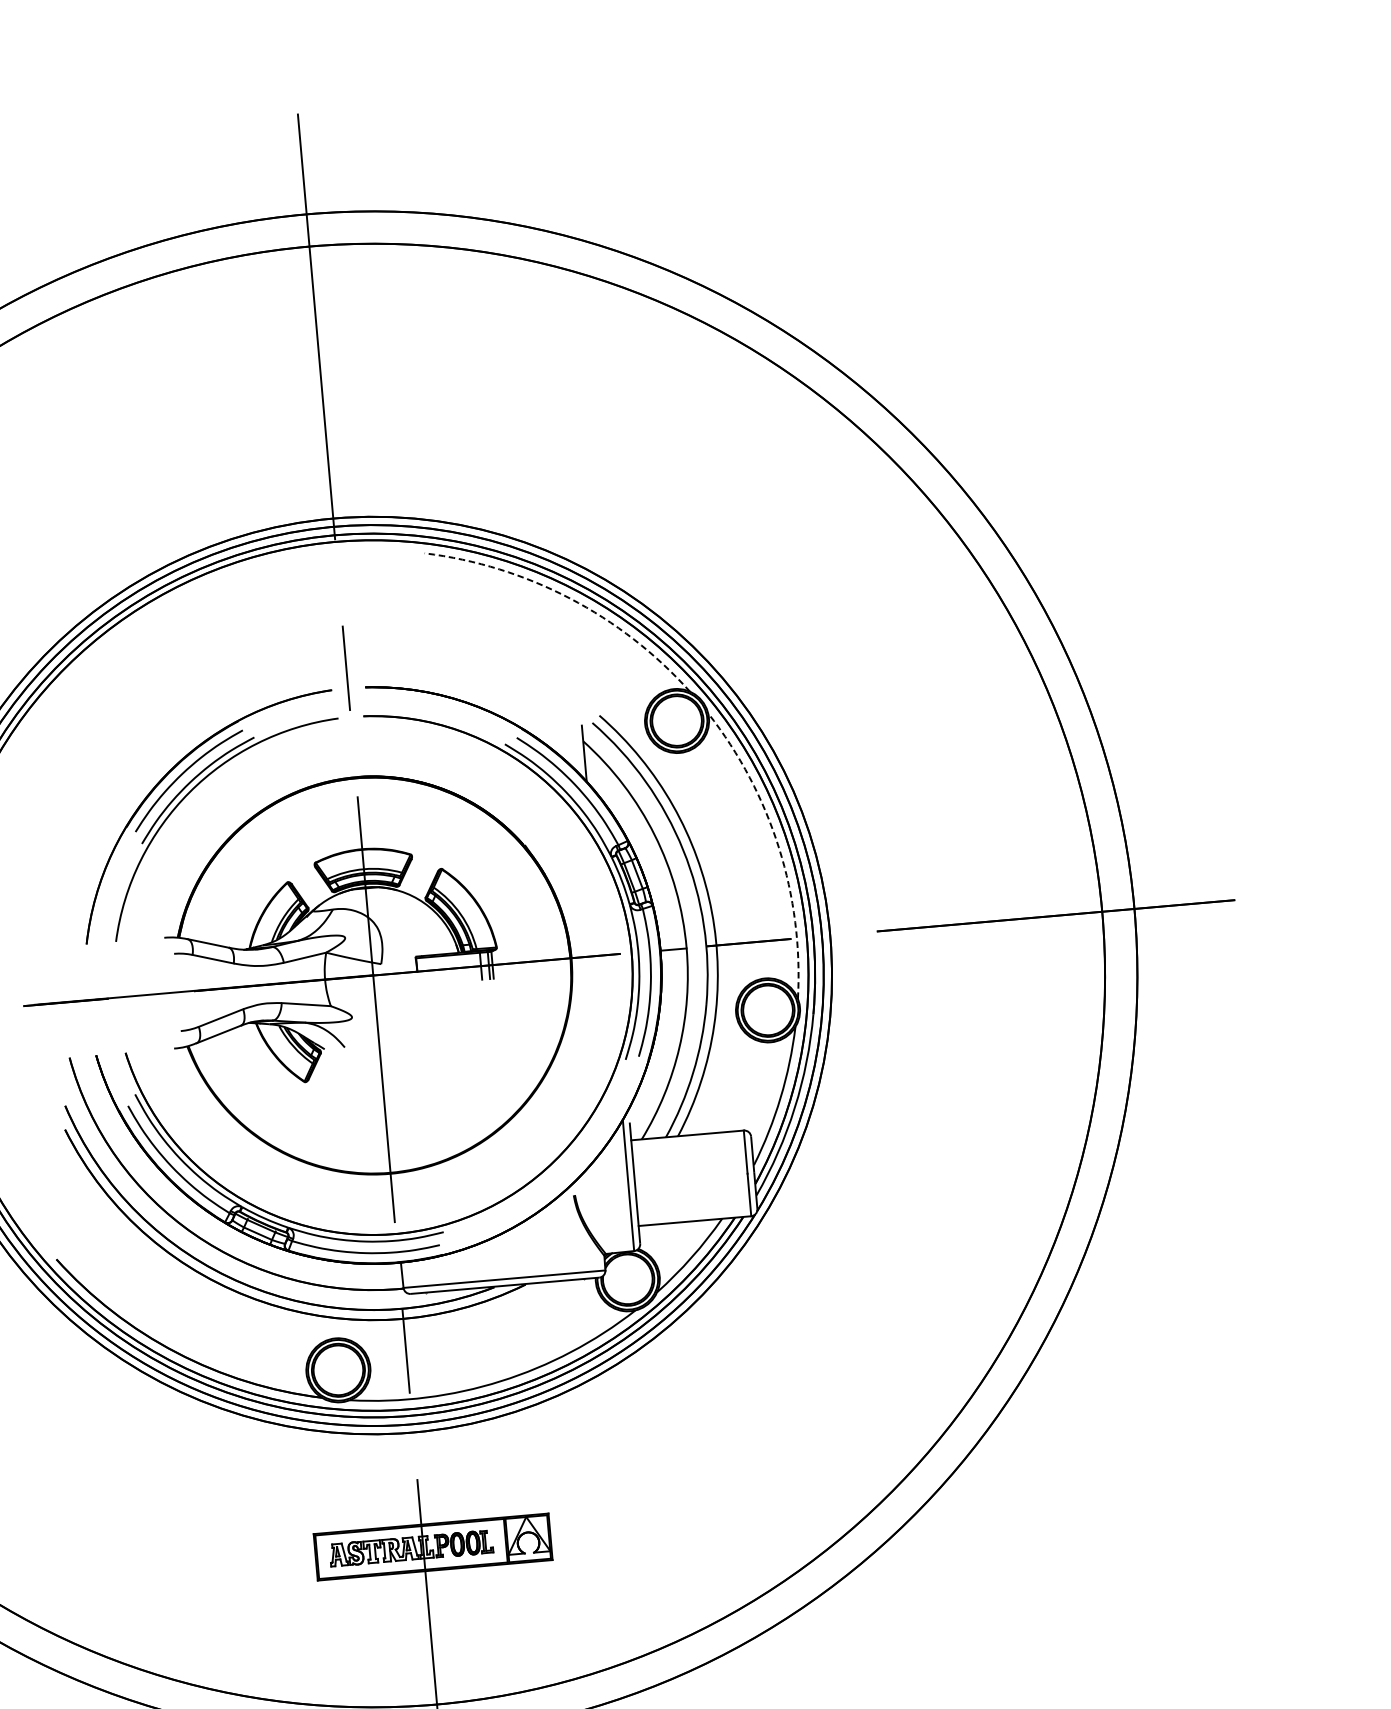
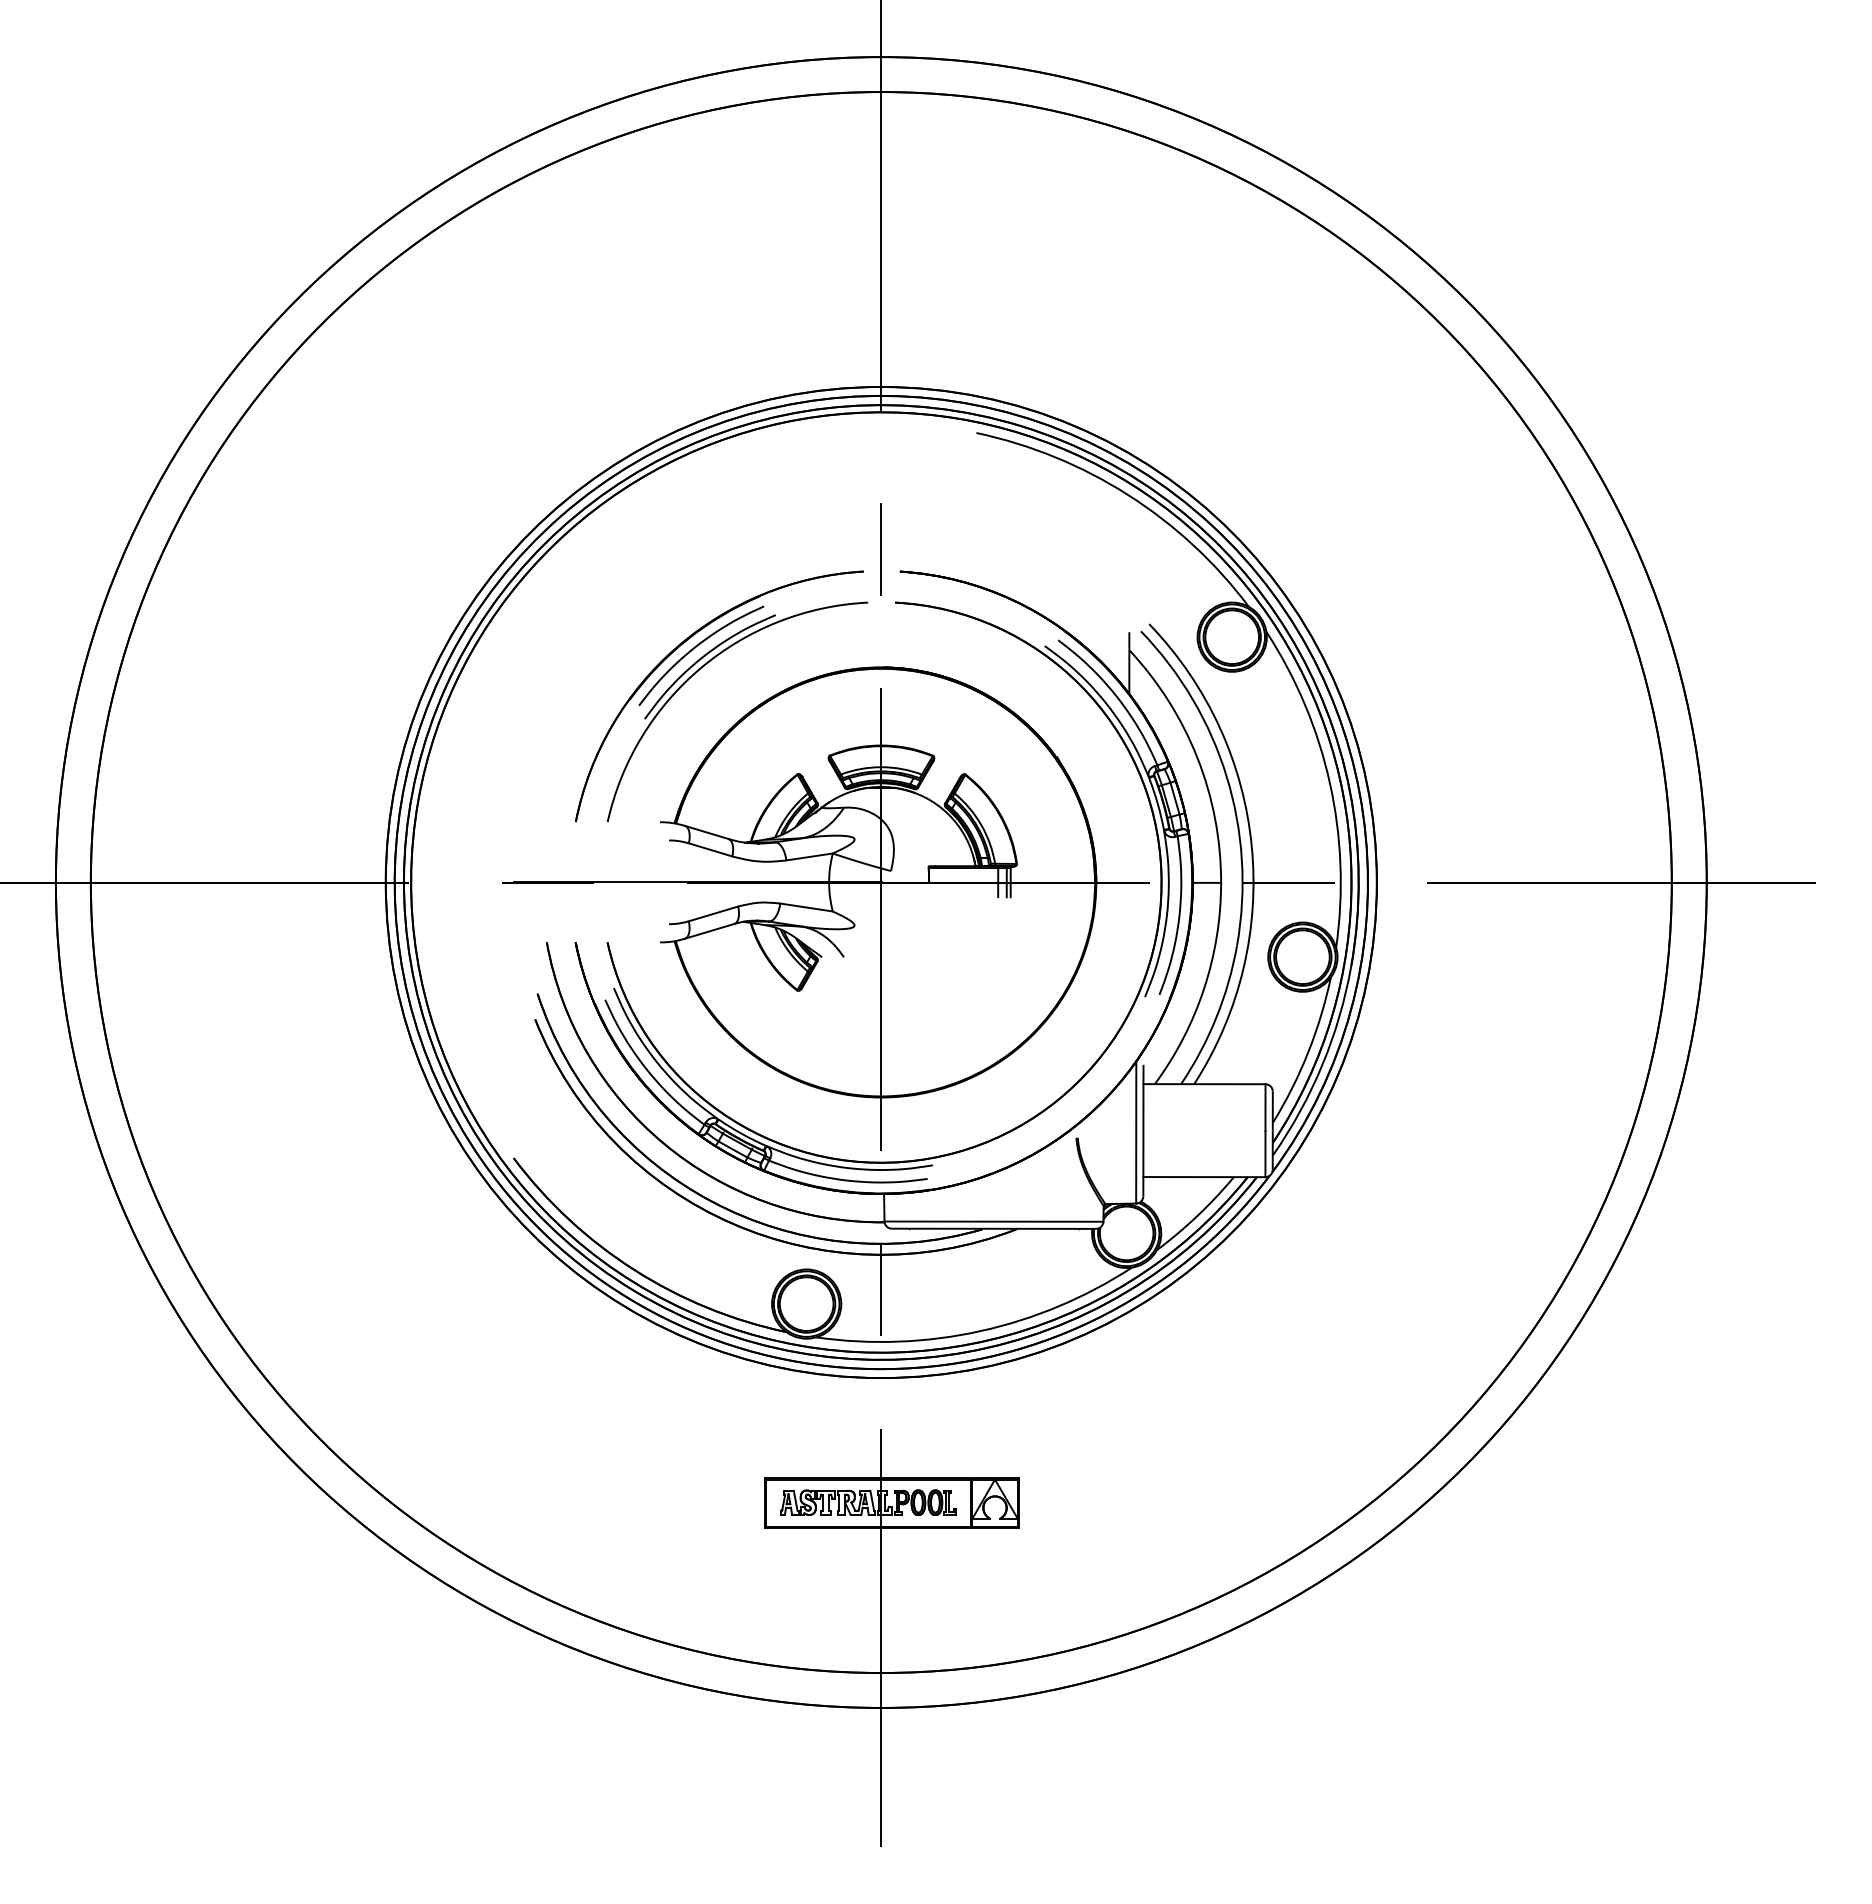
arc: (569, 598) -> (1128, 495), dashed -> solid
arc: (778, 848) -> (1329, 783), dashed -> solid

